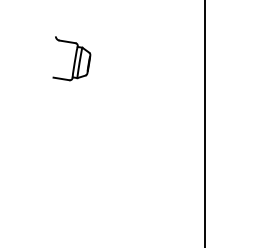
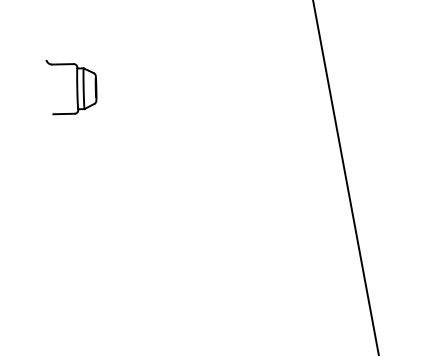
part: (71, 58) -> (71, 84), size x0.7

